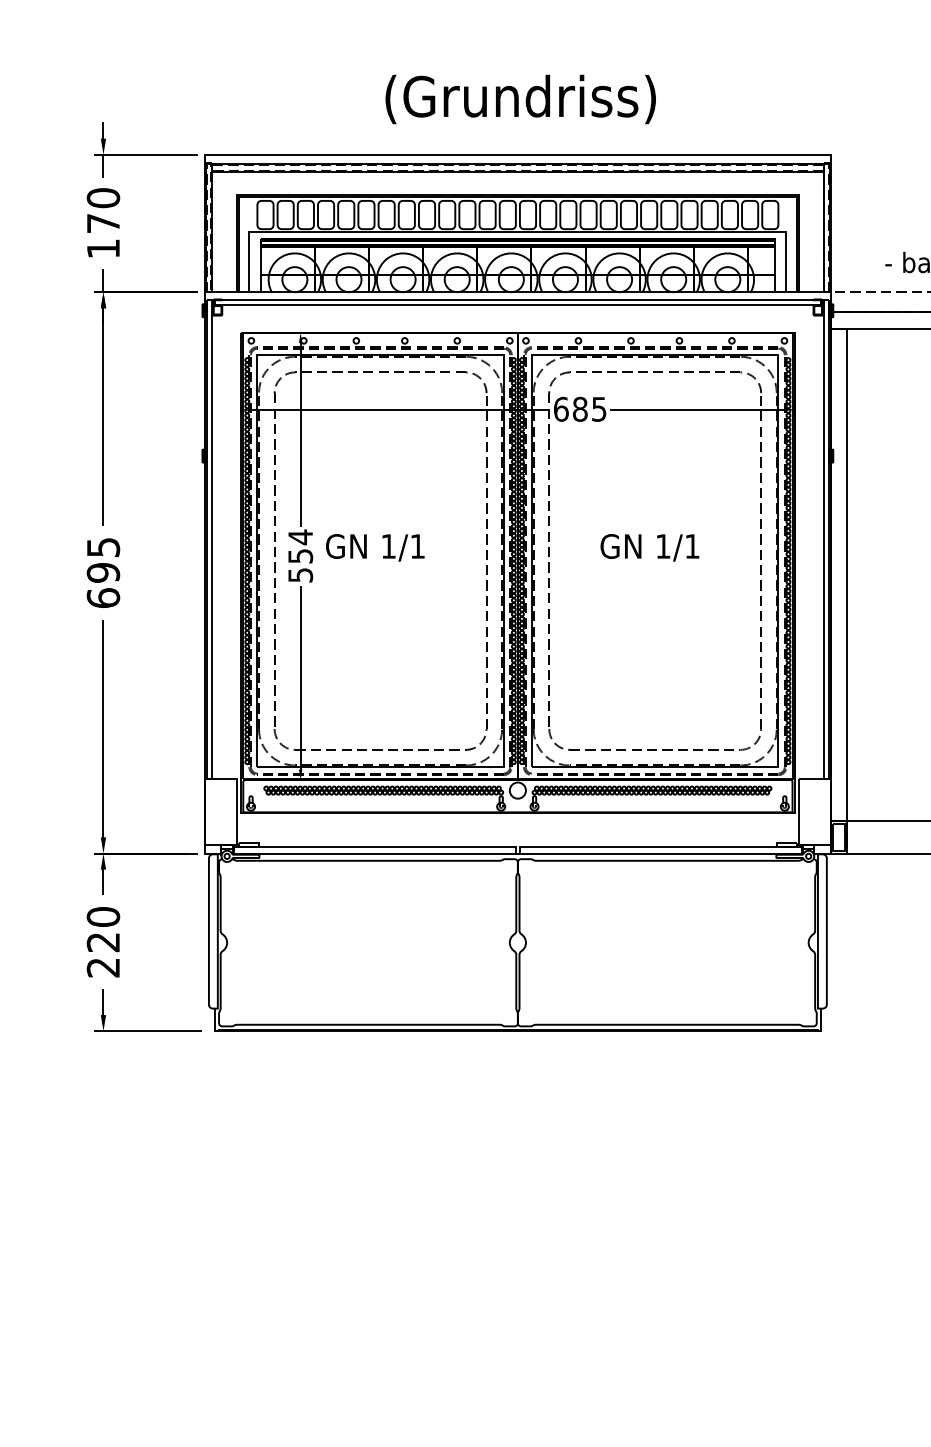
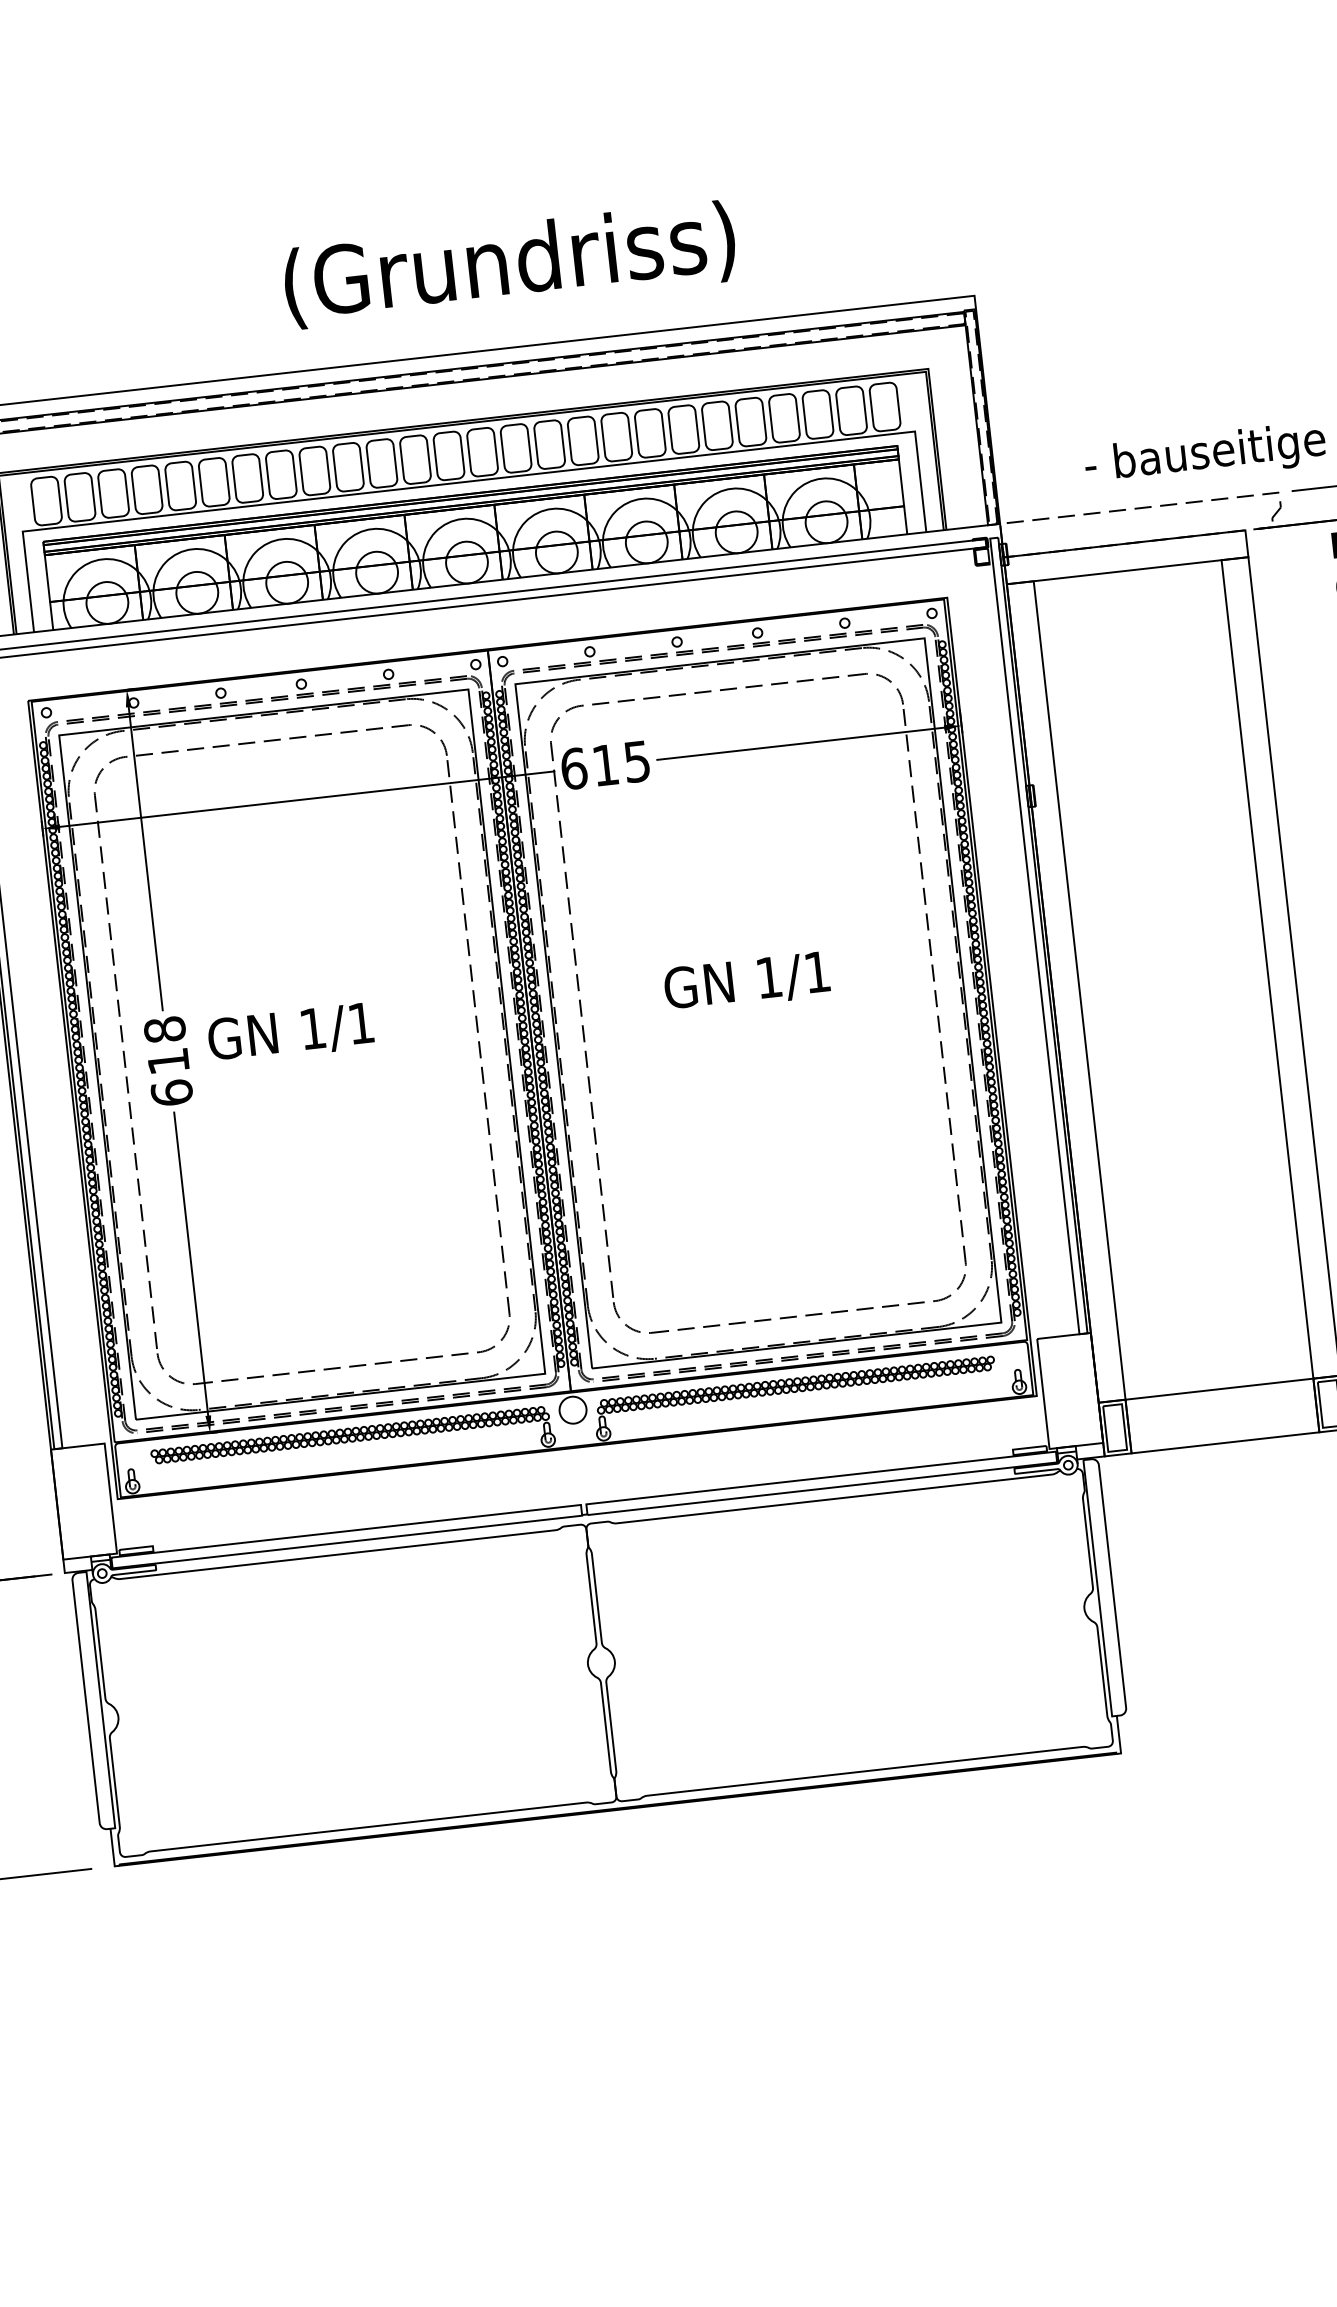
text: (520, 99) -> (509, 264), moved
text: (579, 408) -> (604, 763), 685 -> 615
text: (300, 555) -> (168, 1060), 554 -> 618

